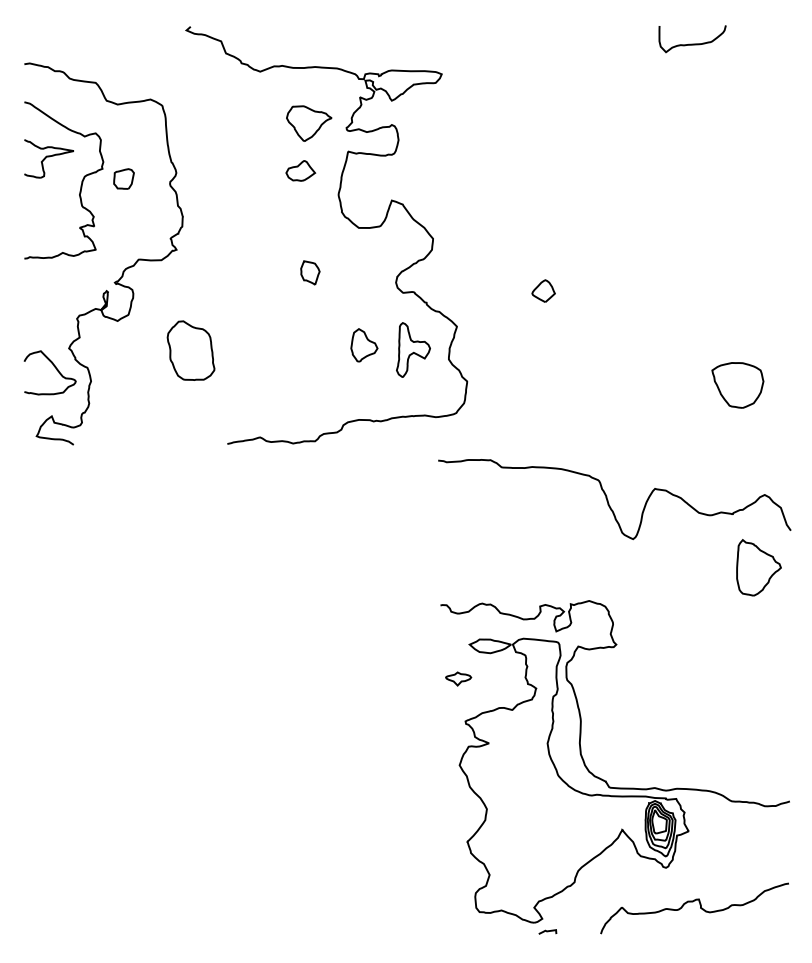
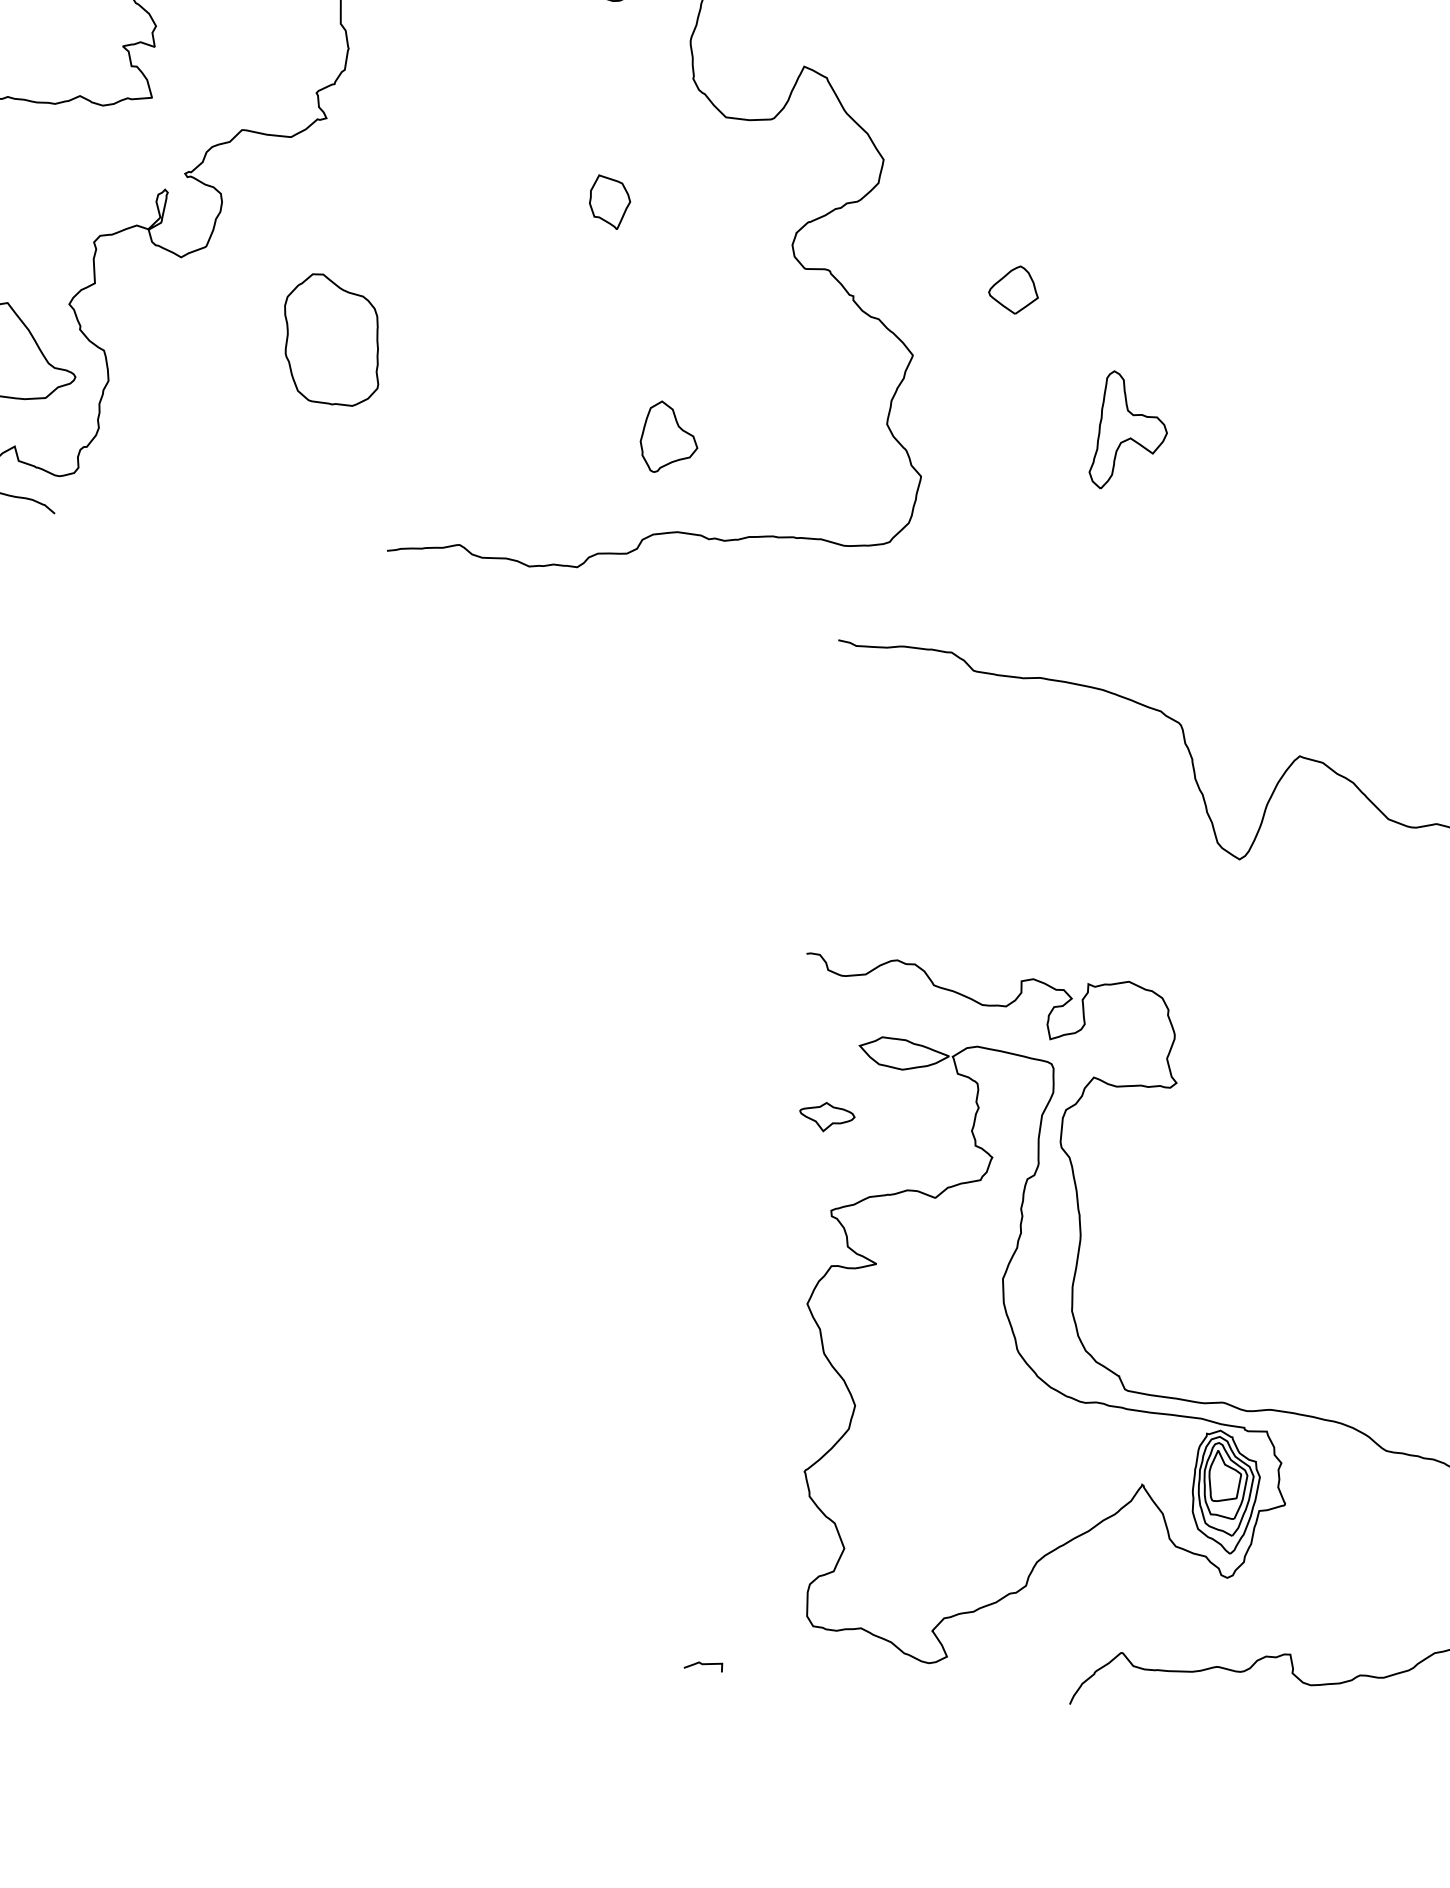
part: (543, 290) -> (1013, 288), moved
part: (364, 345) -> (669, 438), moved
part: (413, 349) -> (1130, 431), moved
curve: (547, 931) -> (703, 1664), moved

